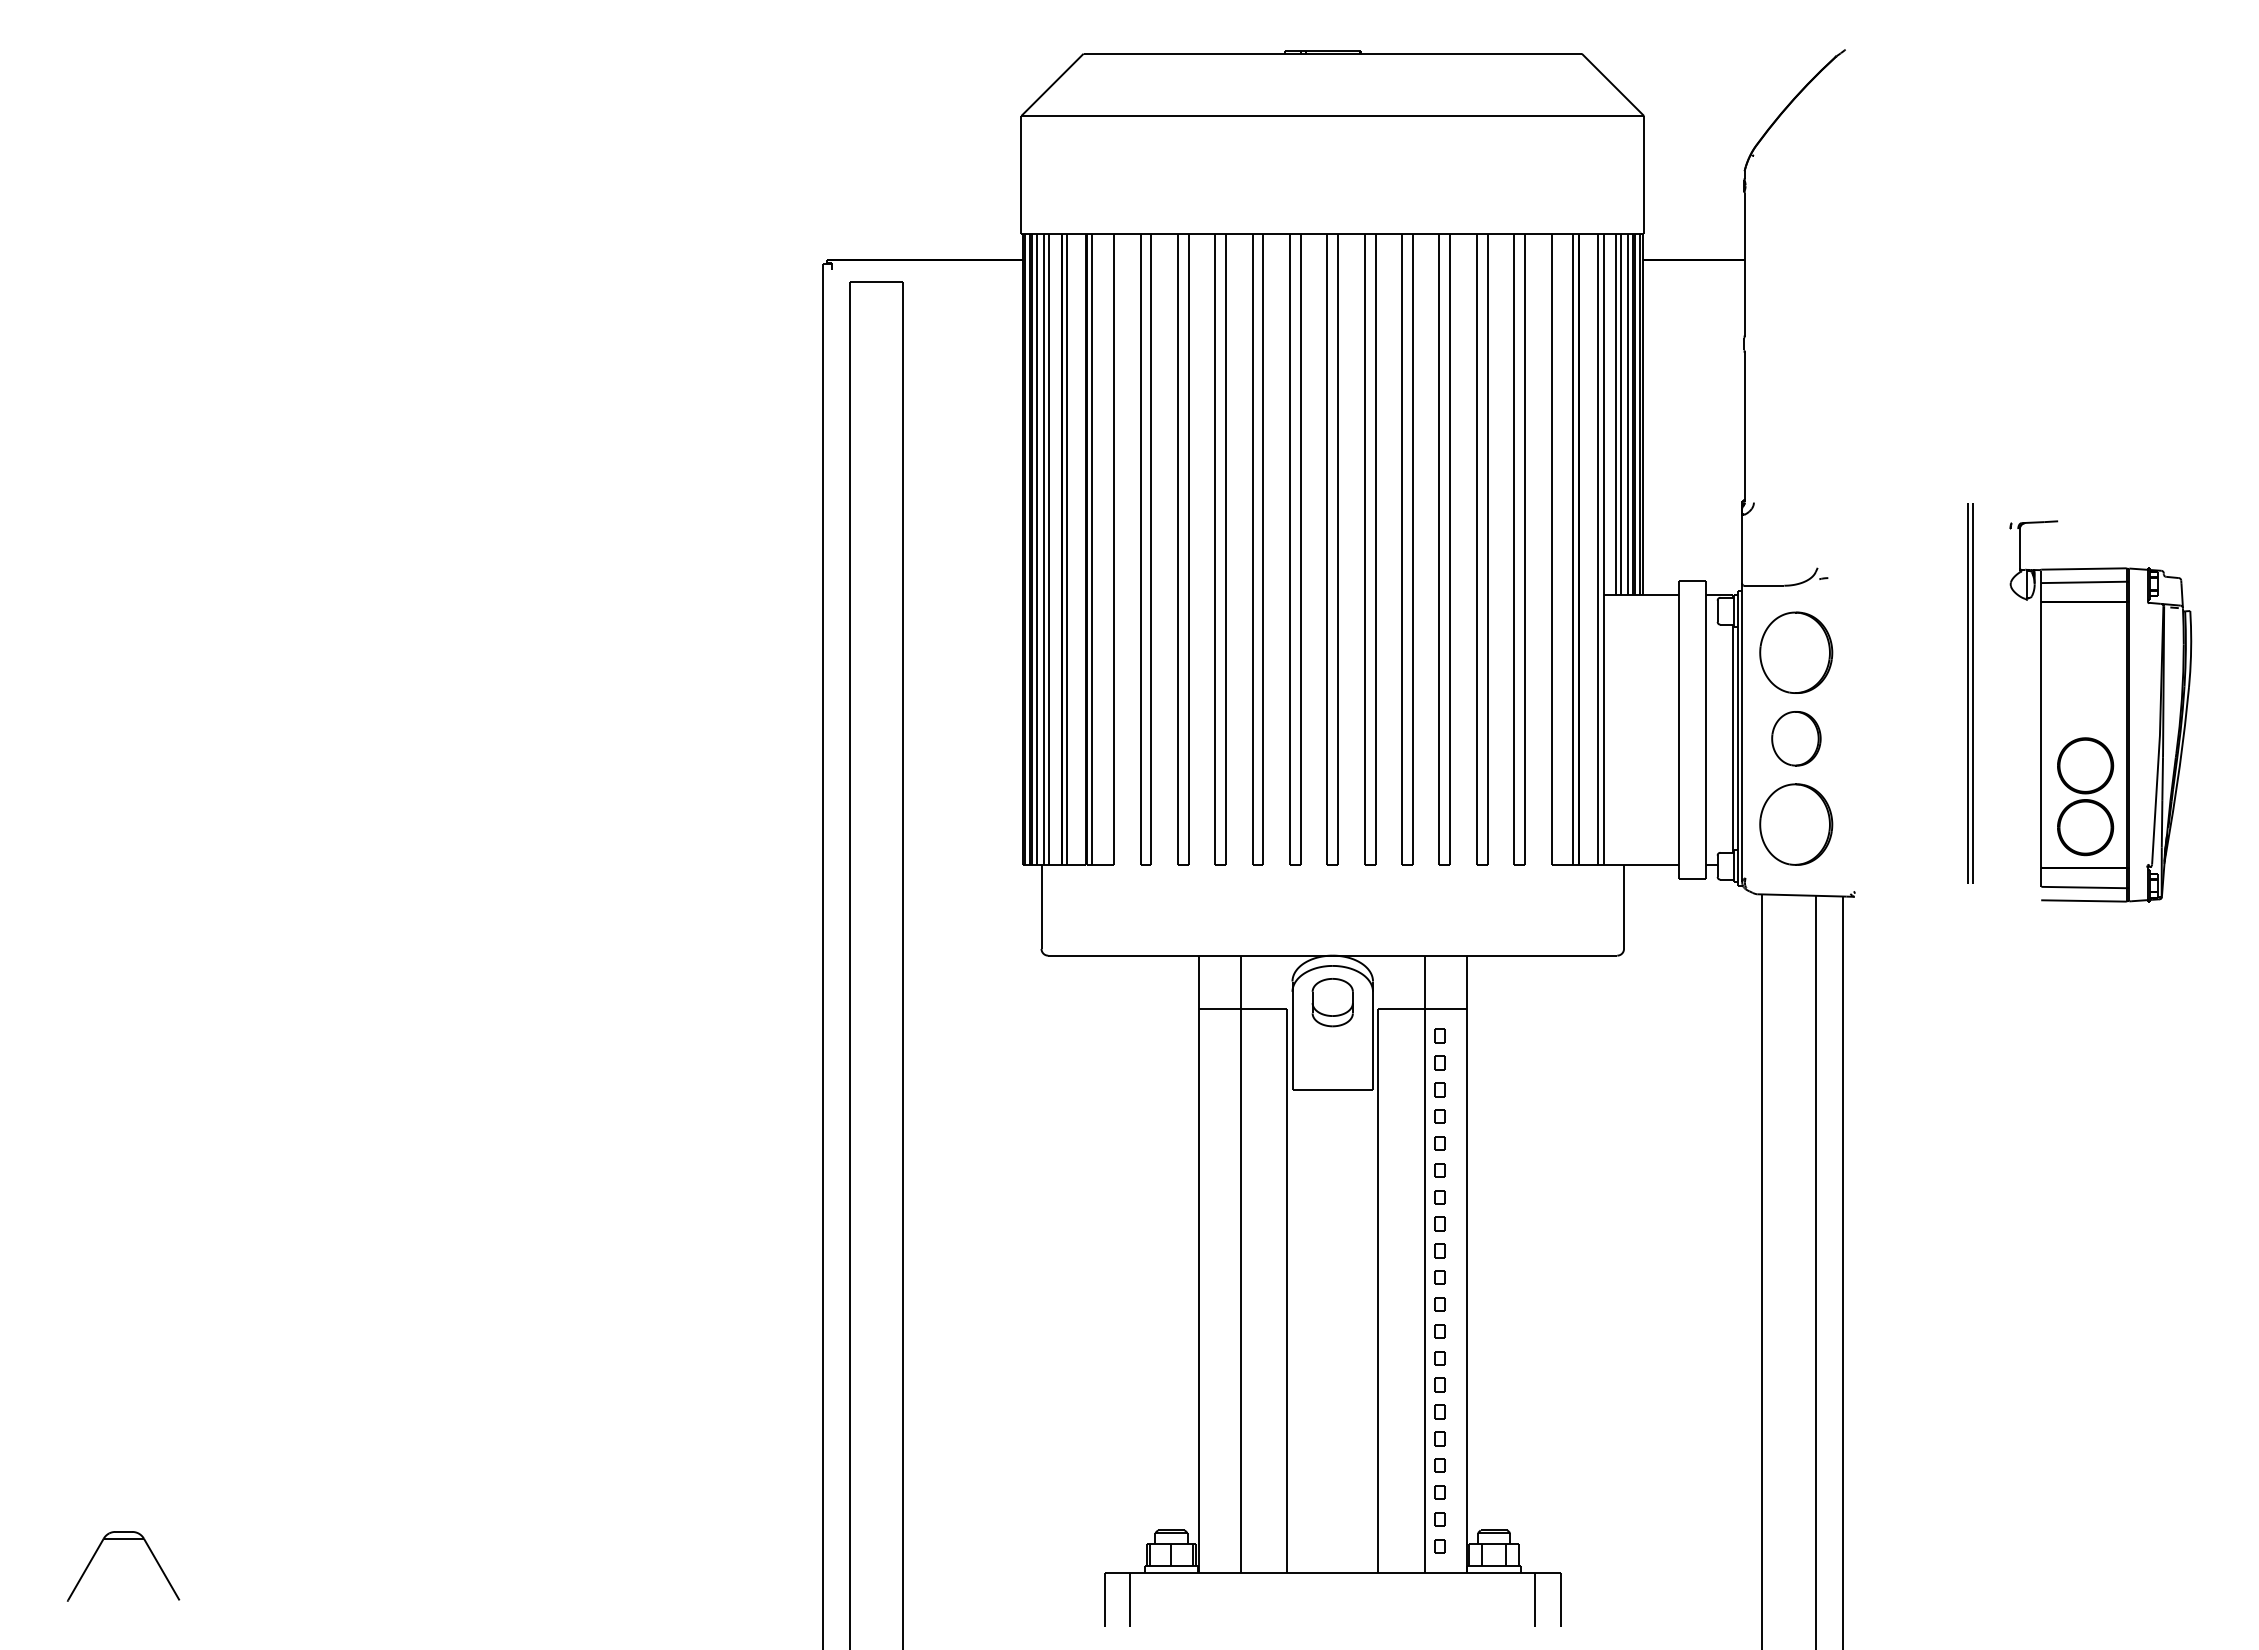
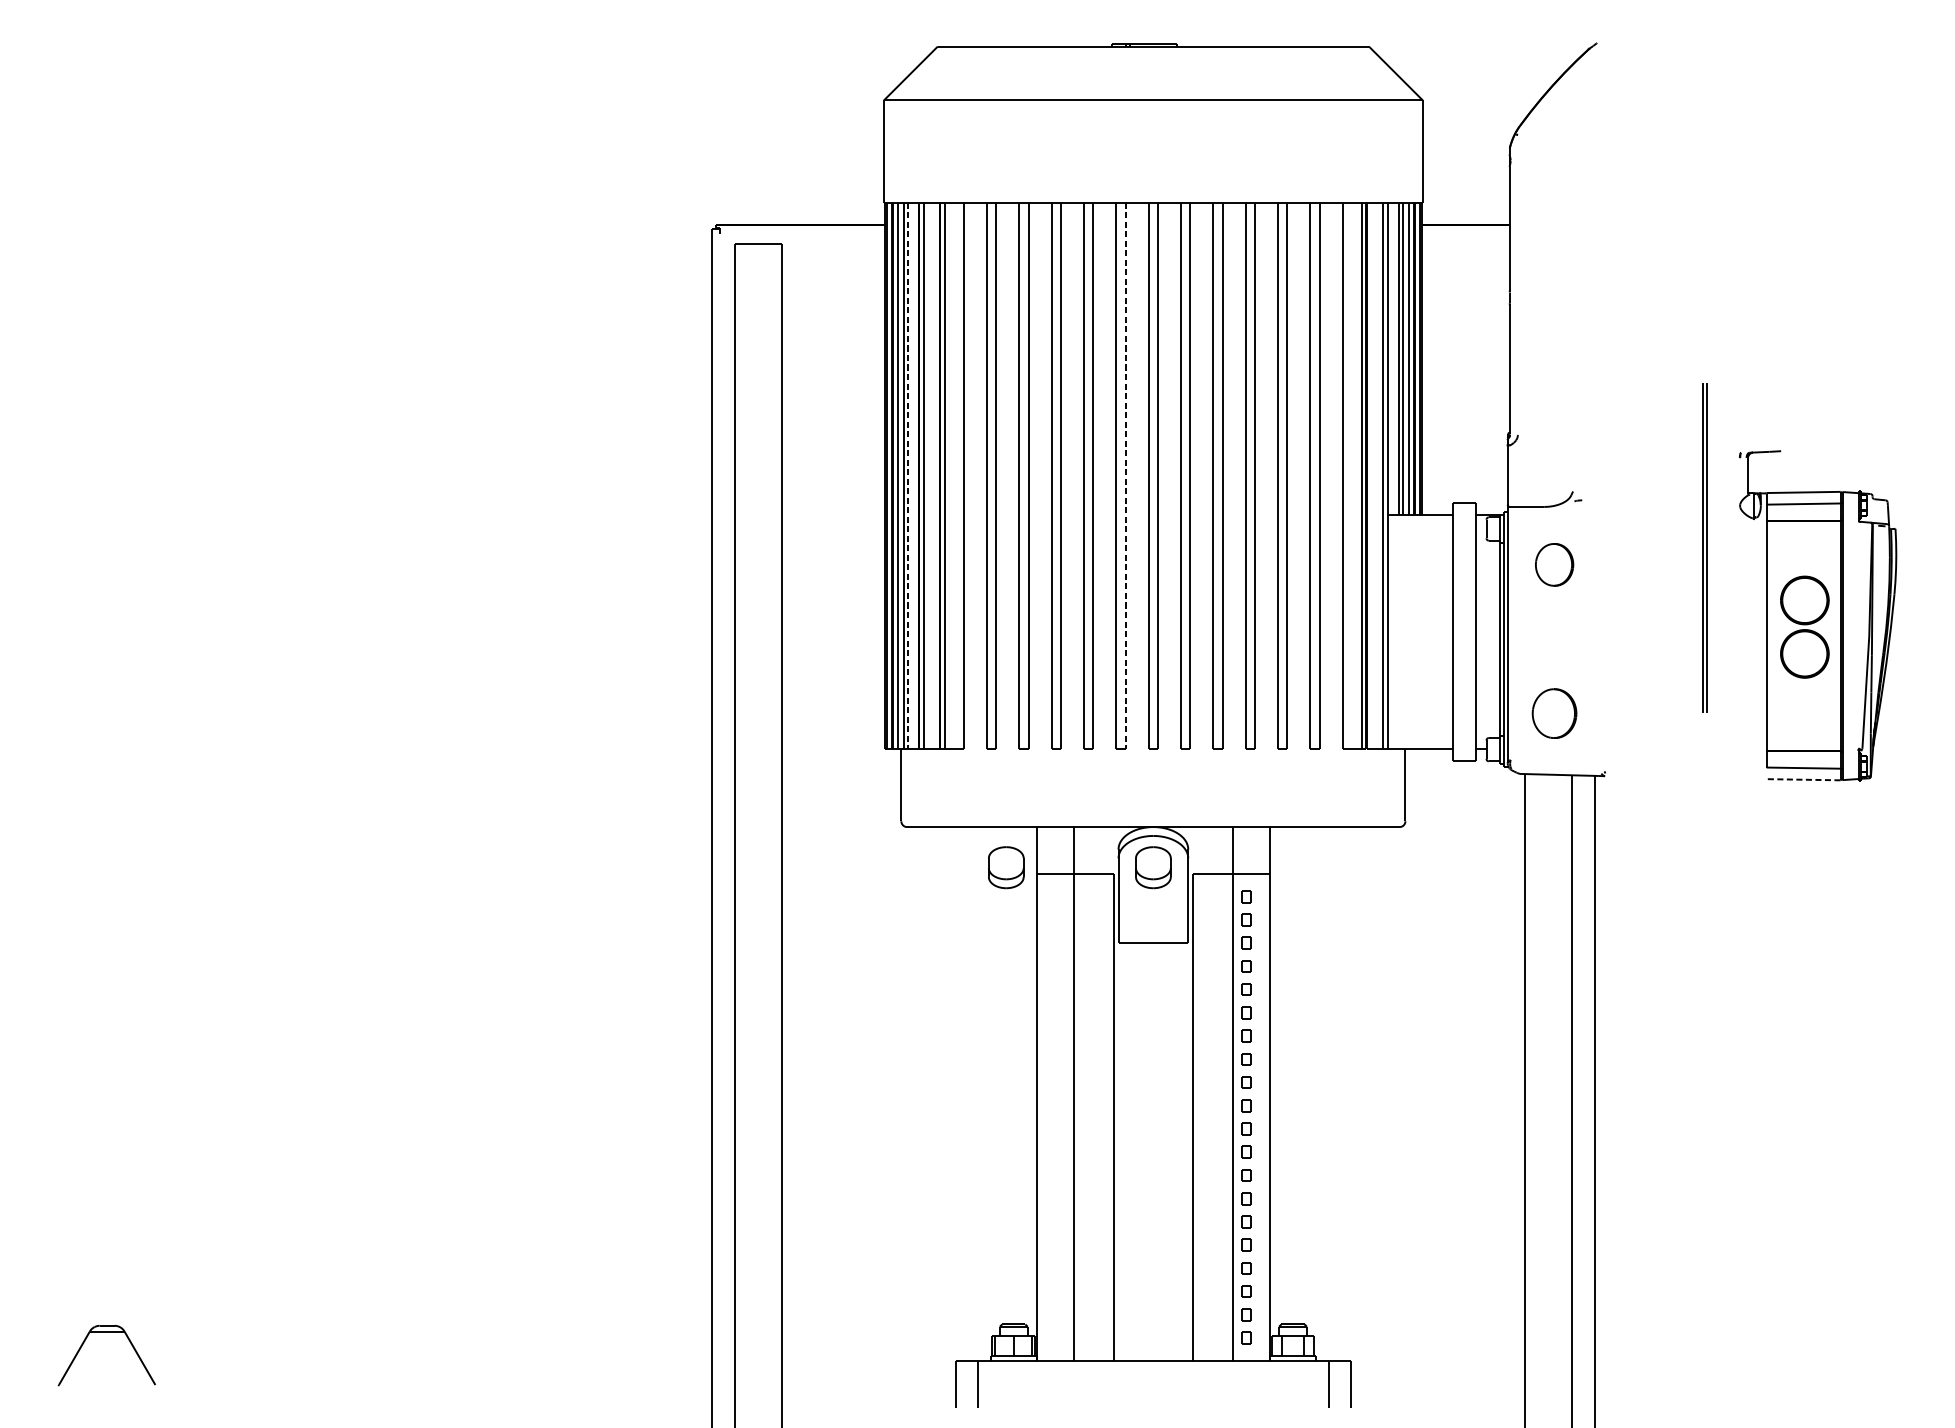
line: (1049, 549) -> (908, 475), solid -> dashed
line: (1300, 549) -> (1125, 475), solid -> dashed
part: (1796, 652) -> (1554, 564), size x0.6
part: (1970, 693) -> (1705, 548), moved
part: (1796, 738) -> (1554, 639), removed
part: (2085, 796) -> (1804, 627), moved
part: (1796, 824) -> (1554, 713), size x0.7
line: (2083, 900) -> (1803, 779), solid -> dashed
part: (1162, 1002) -> (1006, 867), added

